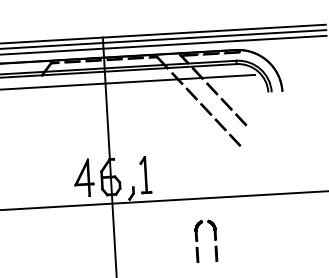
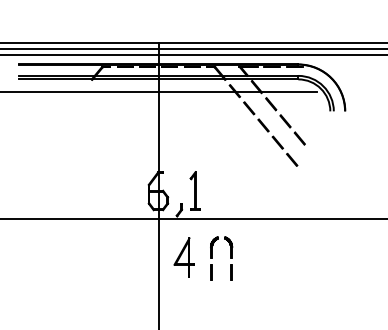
part: (83, 178) -> (183, 257), moved
part: (197, 241) -> (212, 258), moved

